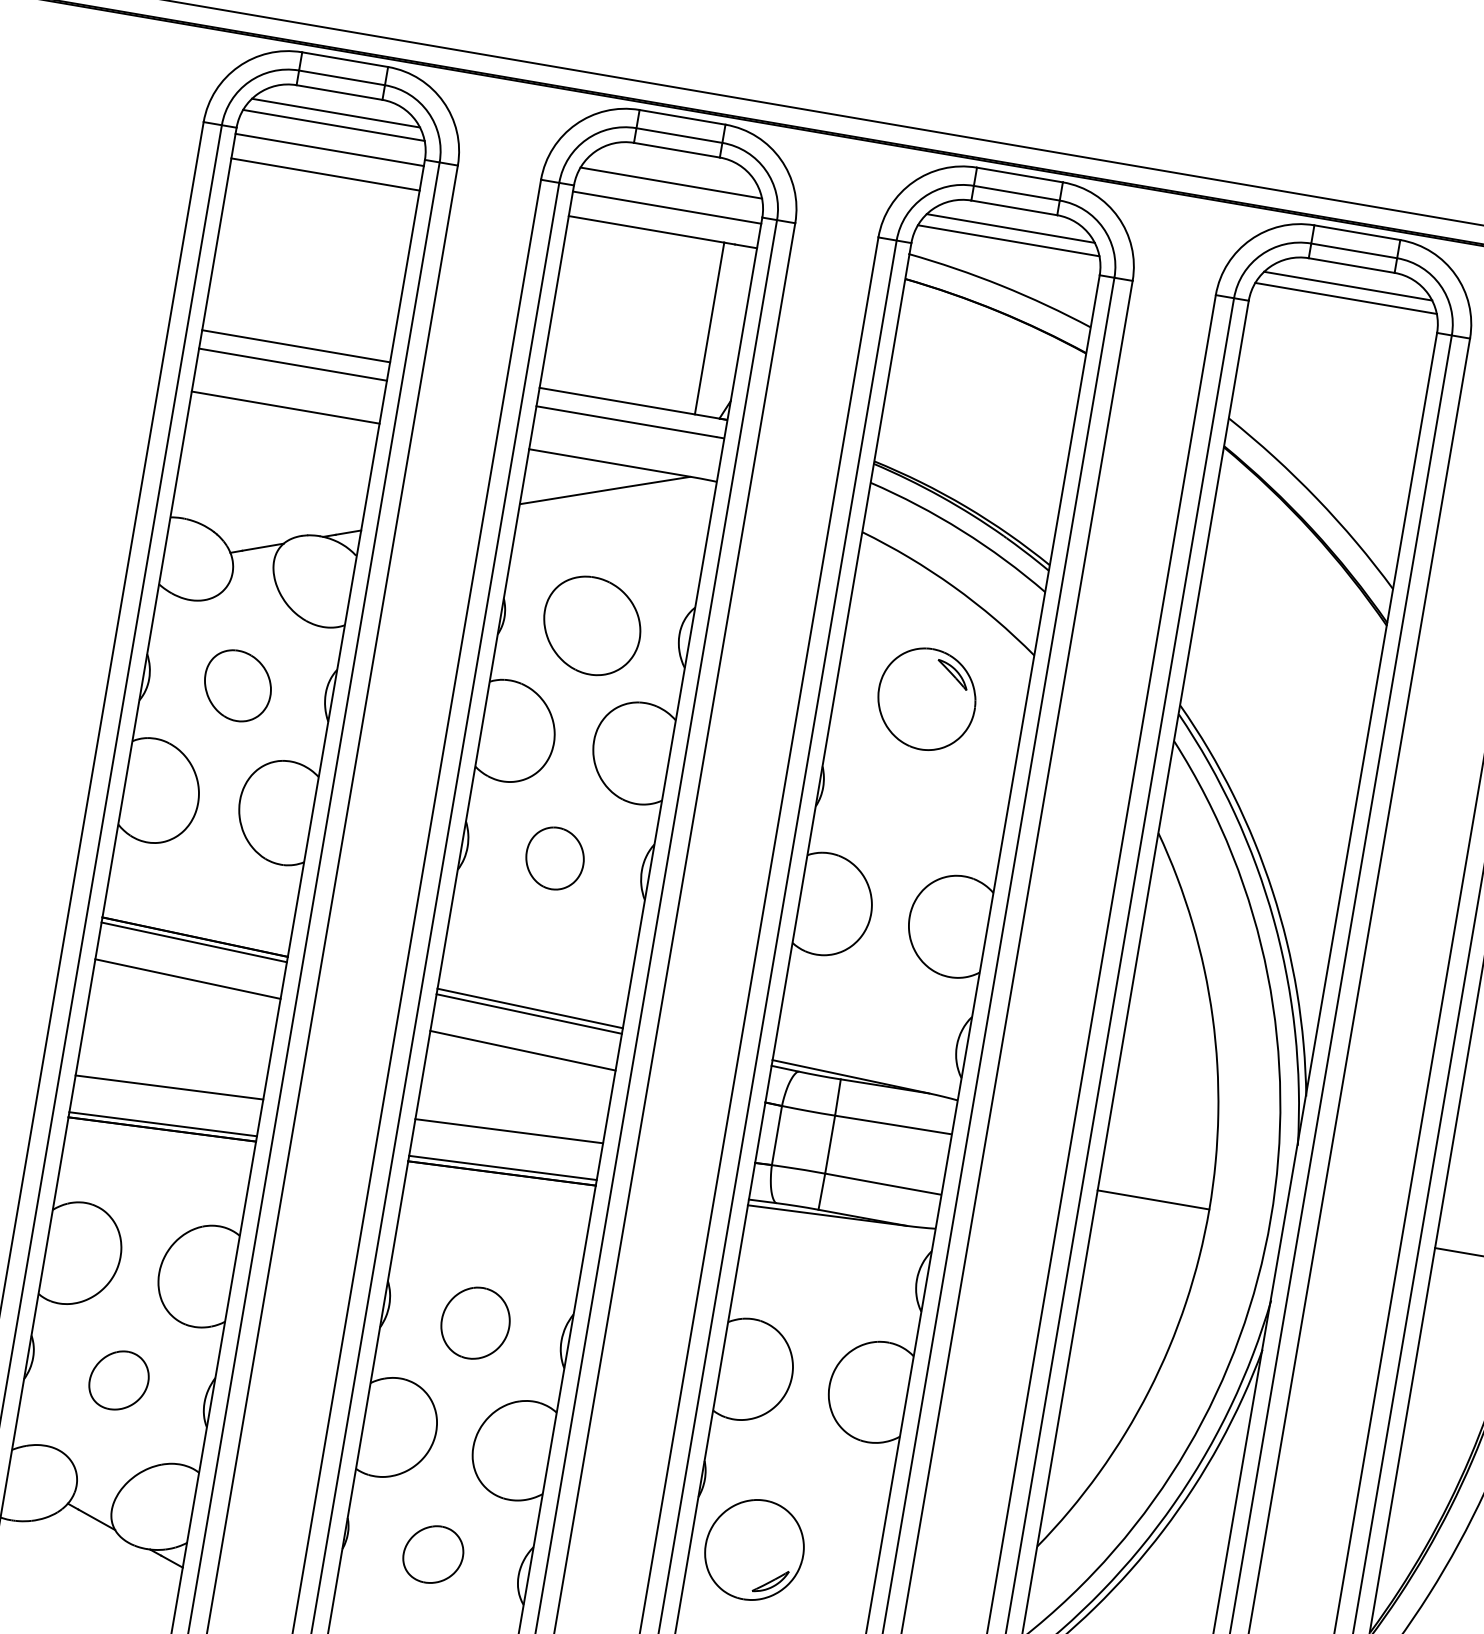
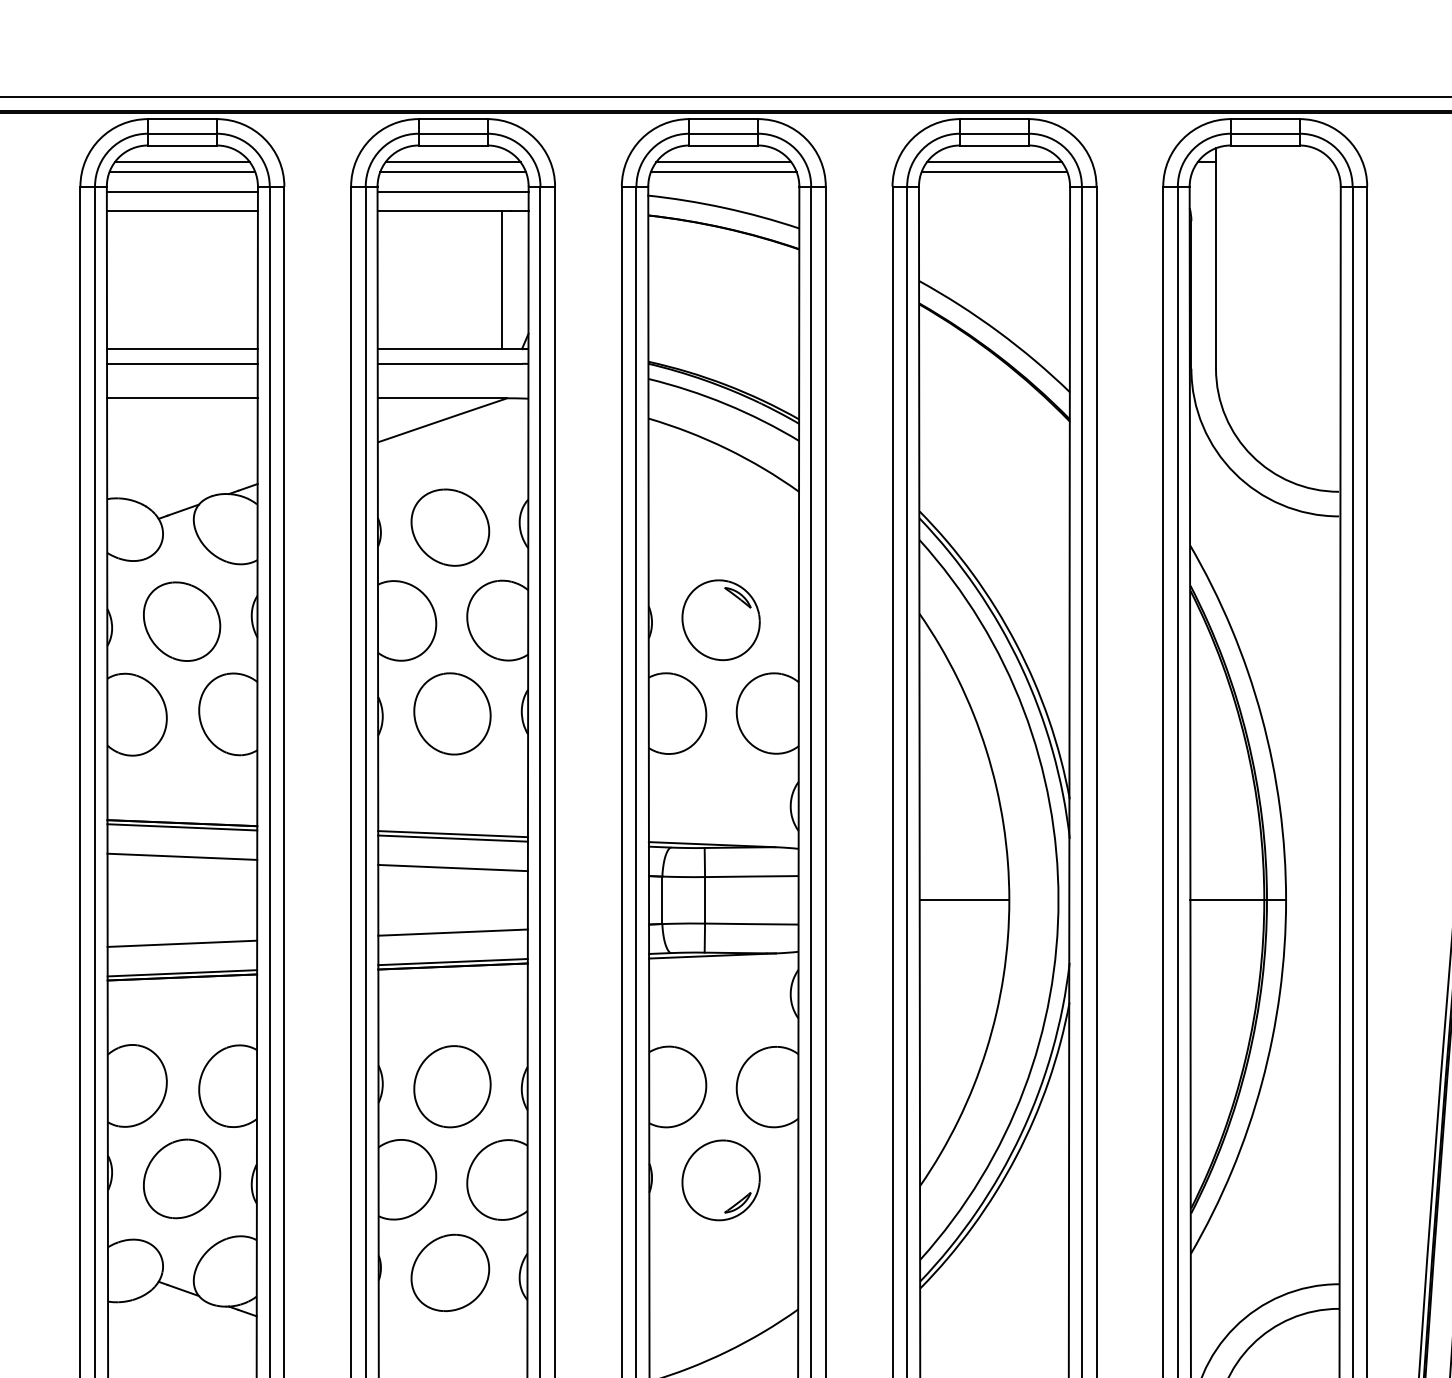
line: (672, 171) -> (452, 162), added
part: (238, 685) -> (182, 621), size x1.43
part: (926, 699) -> (720, 620), moved
part: (555, 858) -> (452, 713), size x1.67
part: (475, 1322) -> (452, 1086), size x1.43
part: (119, 1380) -> (182, 1178), size x1.67
part: (753, 1549) -> (720, 1180), moved
part: (433, 1554) -> (450, 1272), size x1.67

